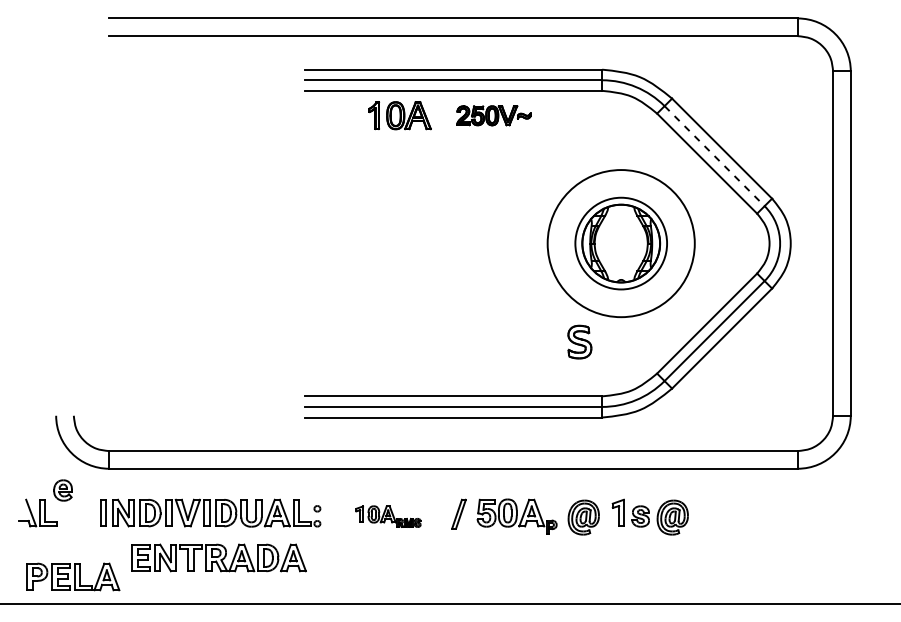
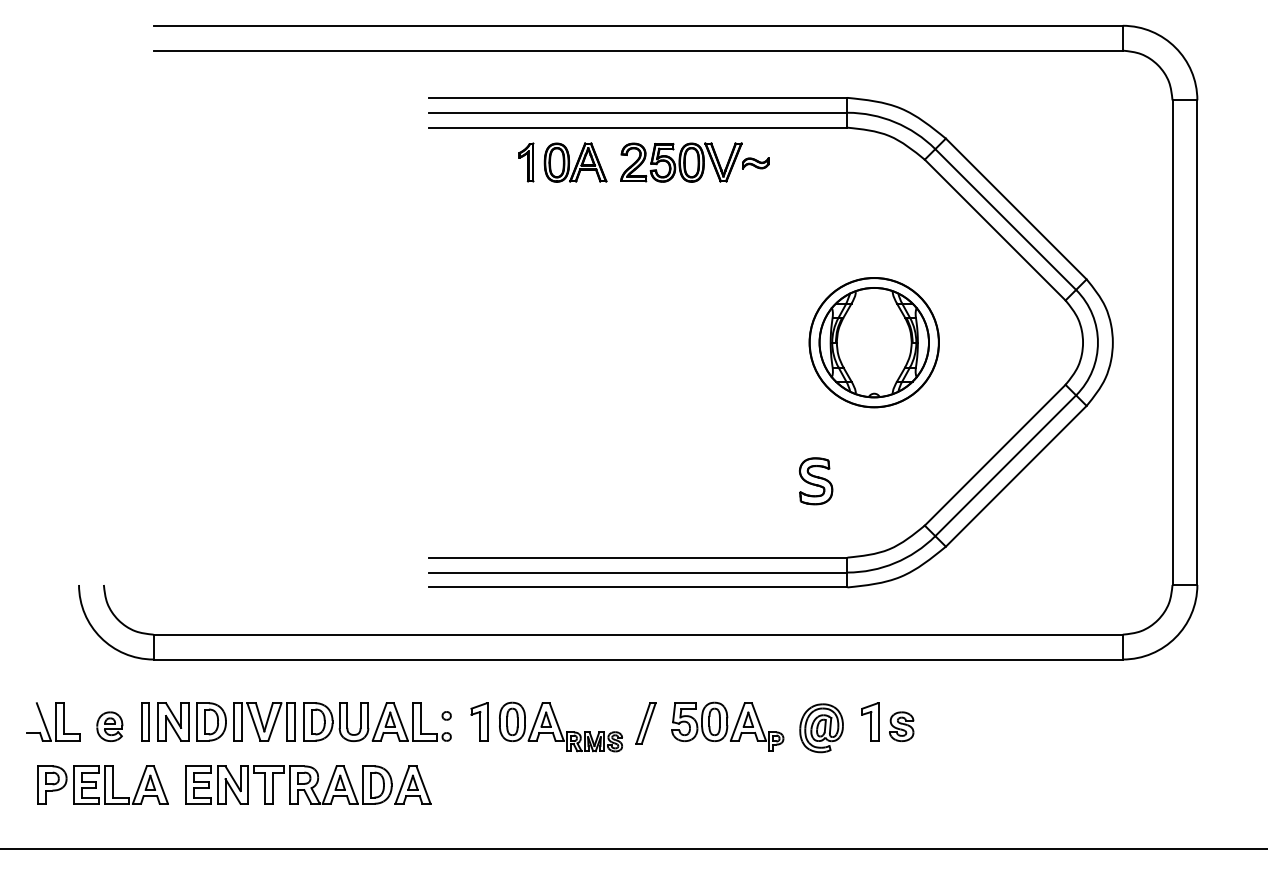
part: (493, 115) -> (694, 162), size x1.43
line: (714, 156) -> (1005, 220), dashed -> solid
circle: (621, 243) -> (874, 342), size x0.62
part: (62, 490) -> (109, 726), moved
part: (388, 516) -> (546, 726), size x1.67
part: (672, 517) -> (946, 728), removed
part: (73, 576) -> (103, 784), moved

